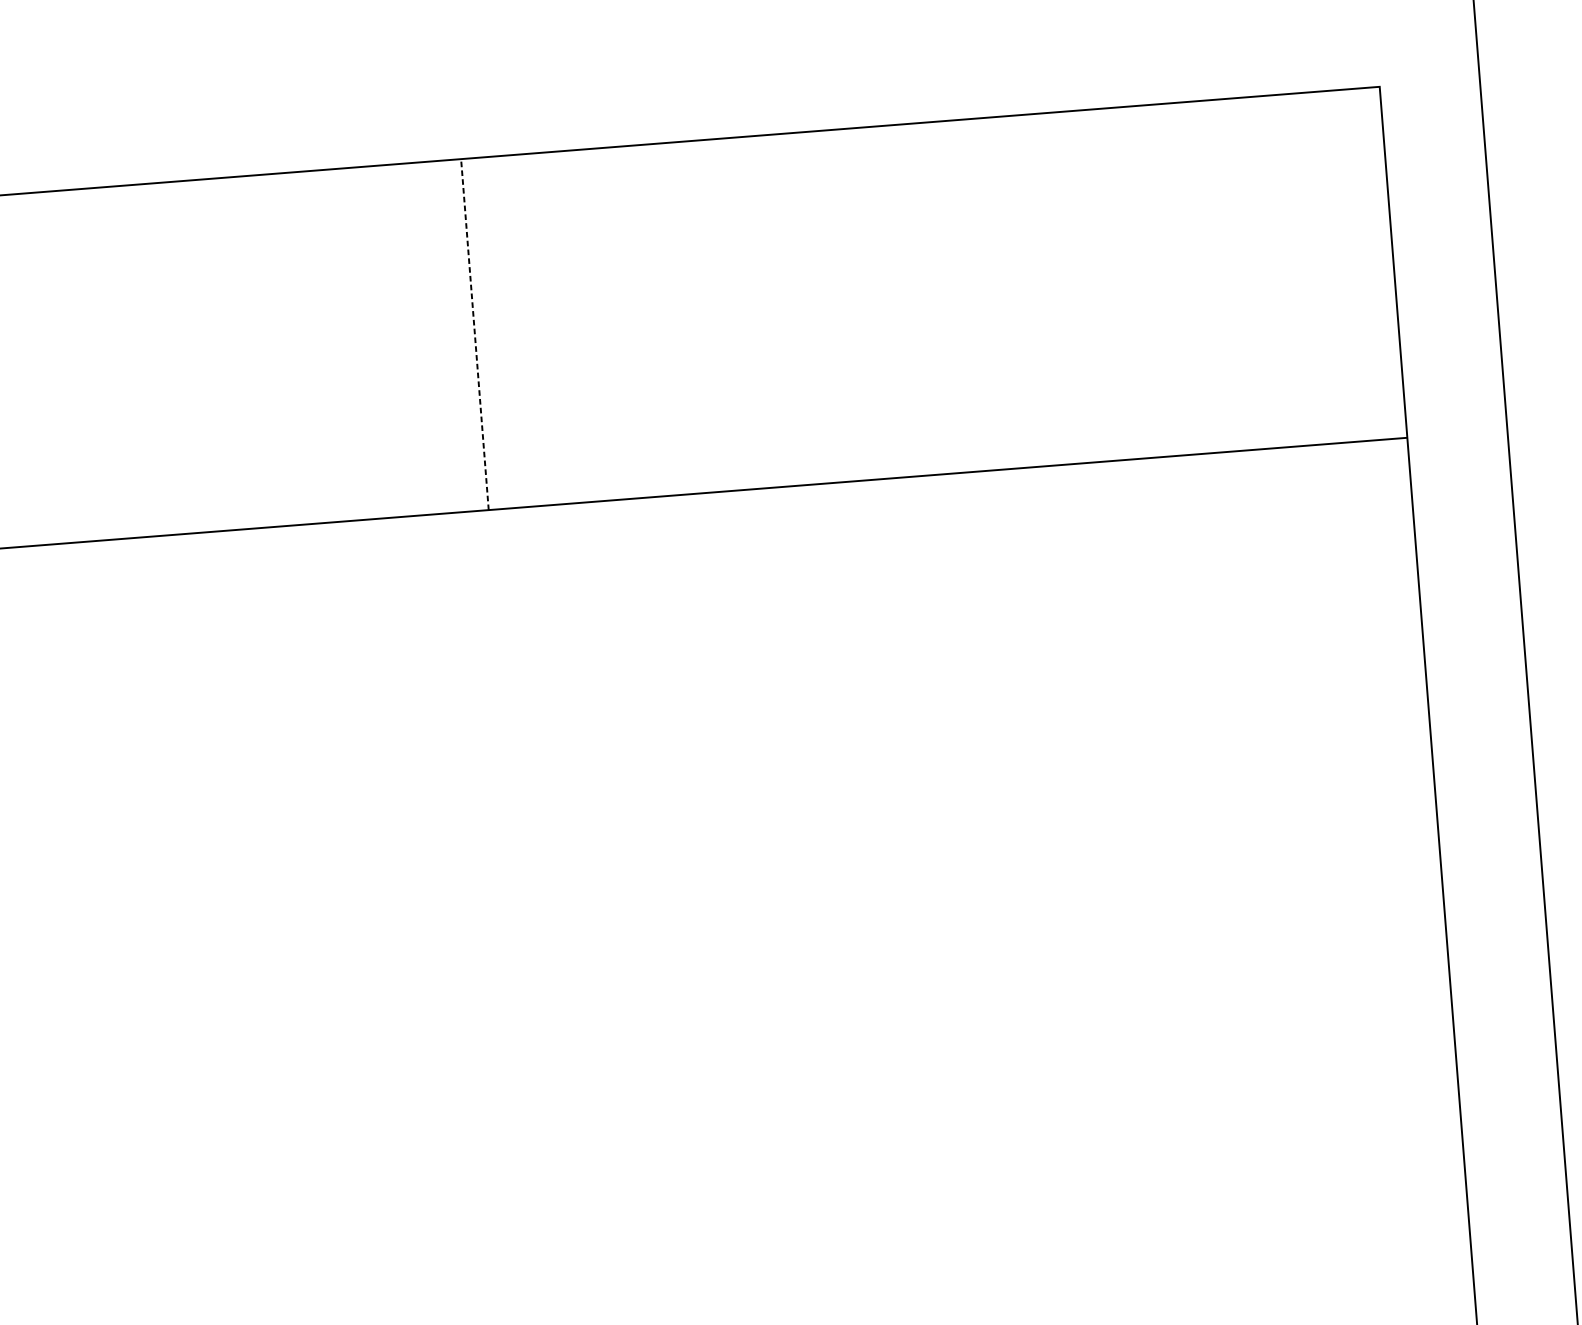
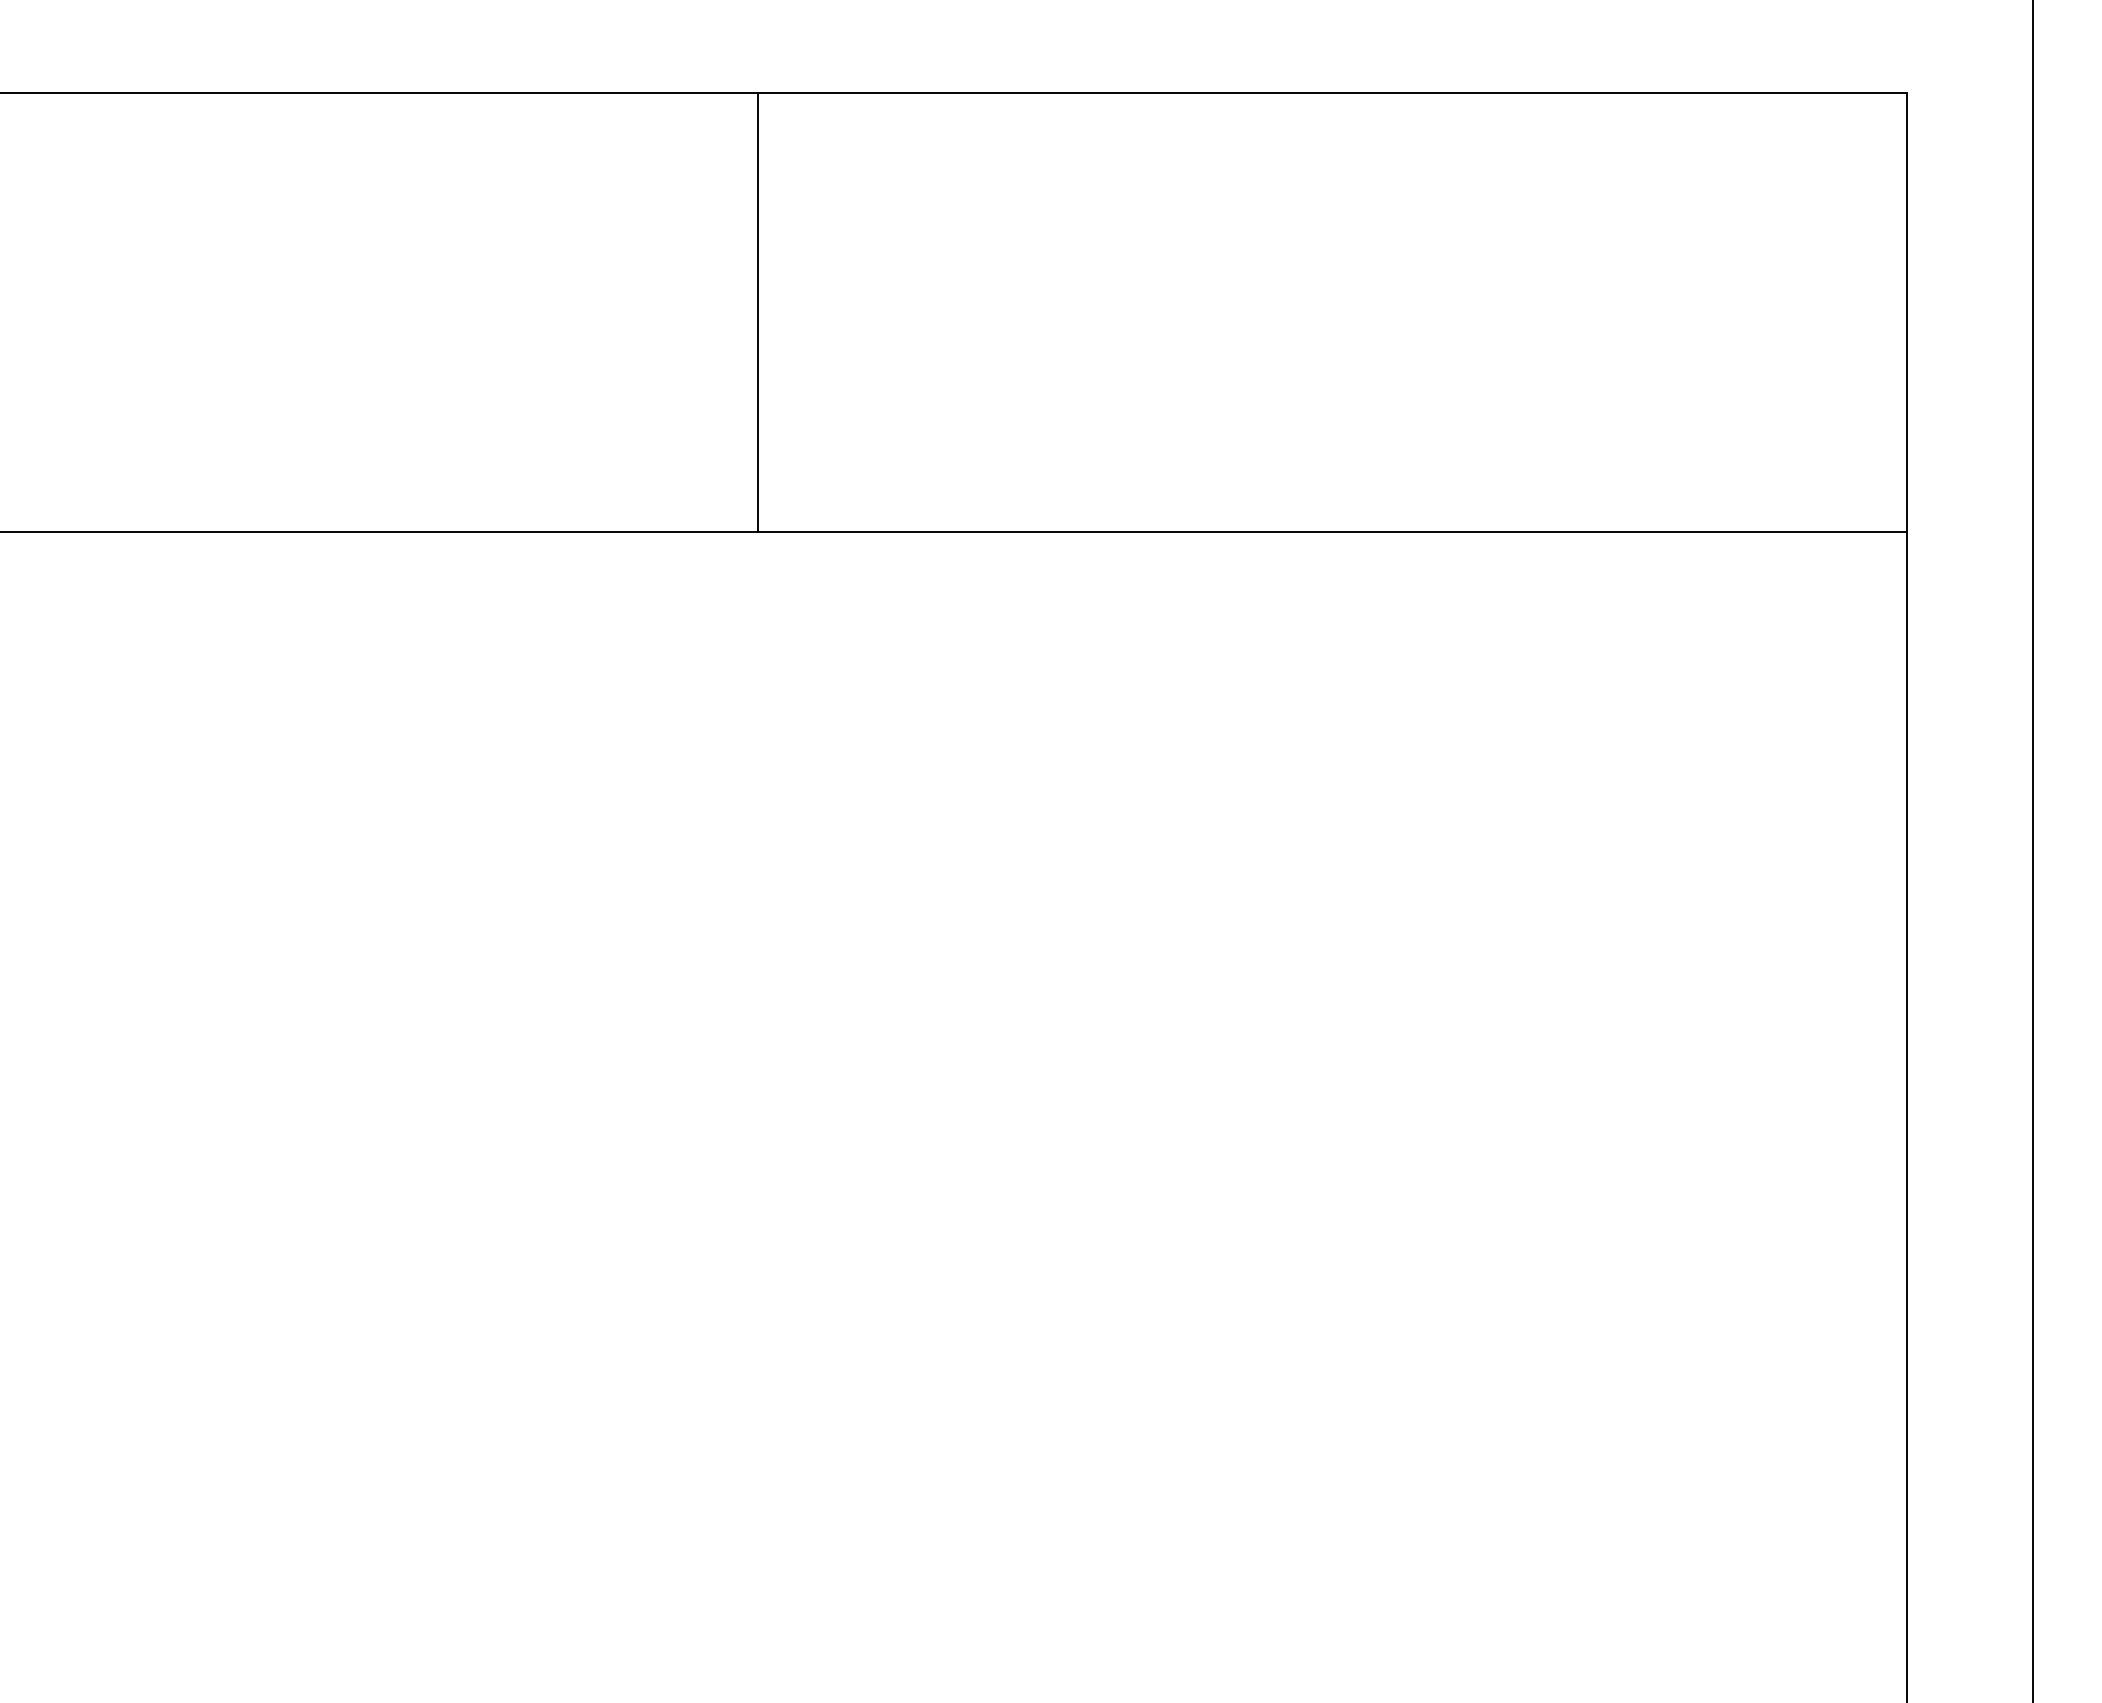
line: (475, 334) -> (758, 312), dashed -> solid

